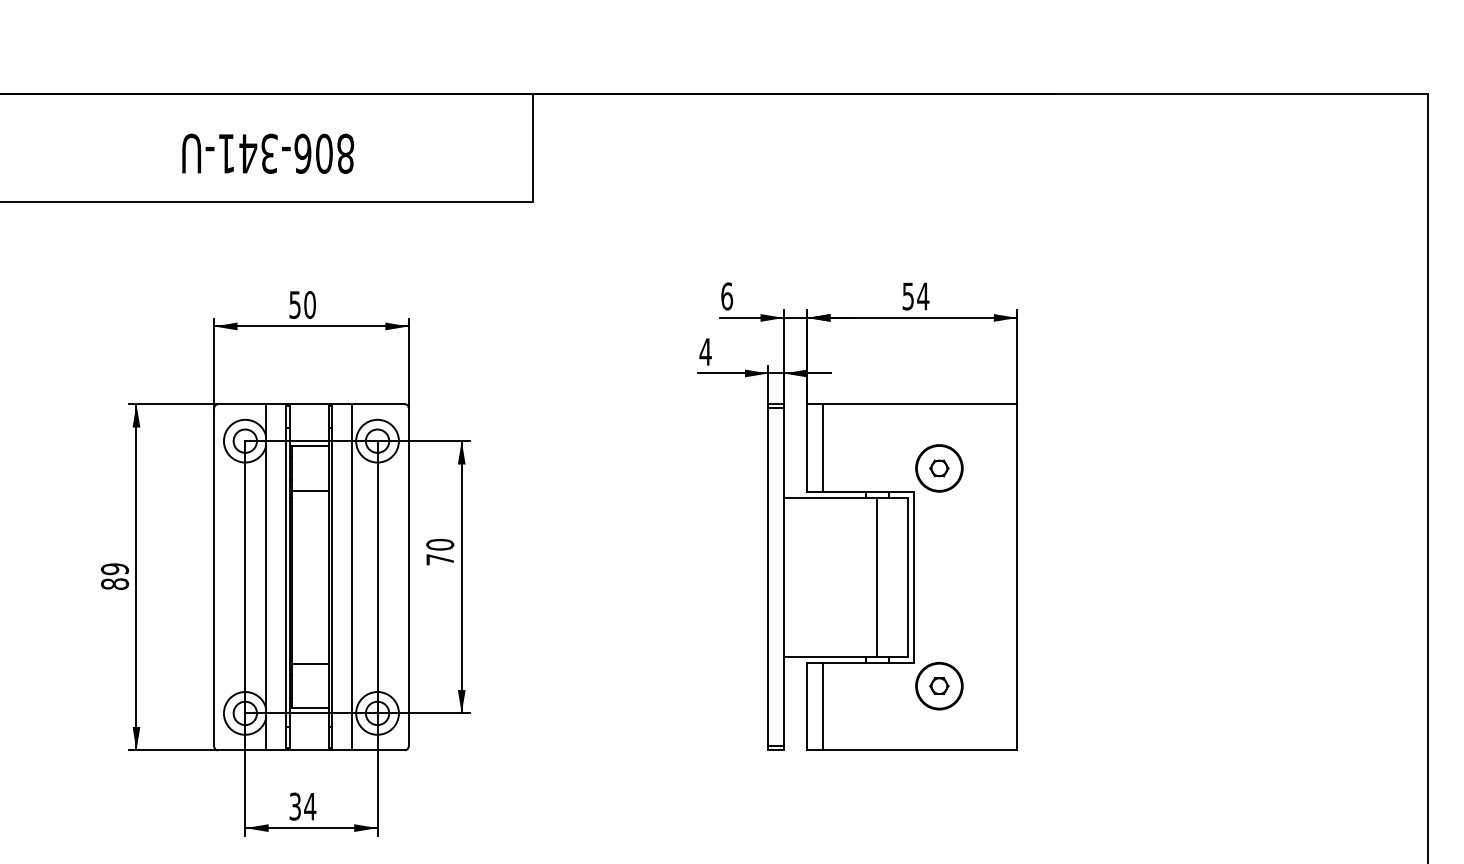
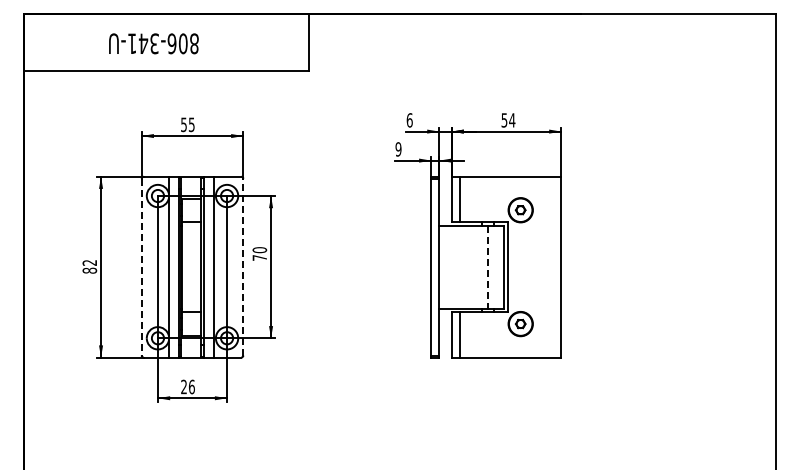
text: (267, 153) -> (153, 43), moved
text: (309, 304) -> (191, 124), 50 -> 55
text: (705, 352) -> (398, 149), 4 -> 9
text: (114, 568) -> (89, 262), 89 -> 82
line: (408, 576) -> (243, 266), solid -> dashed
line: (213, 577) -> (141, 267), solid -> dashed
line: (877, 577) -> (488, 267), solid -> dashed
text: (303, 805) -> (188, 386), 34 -> 26

